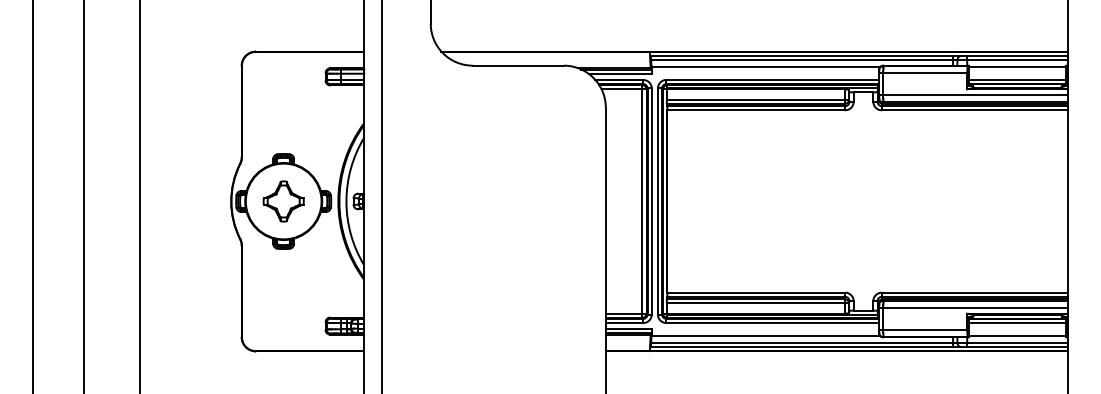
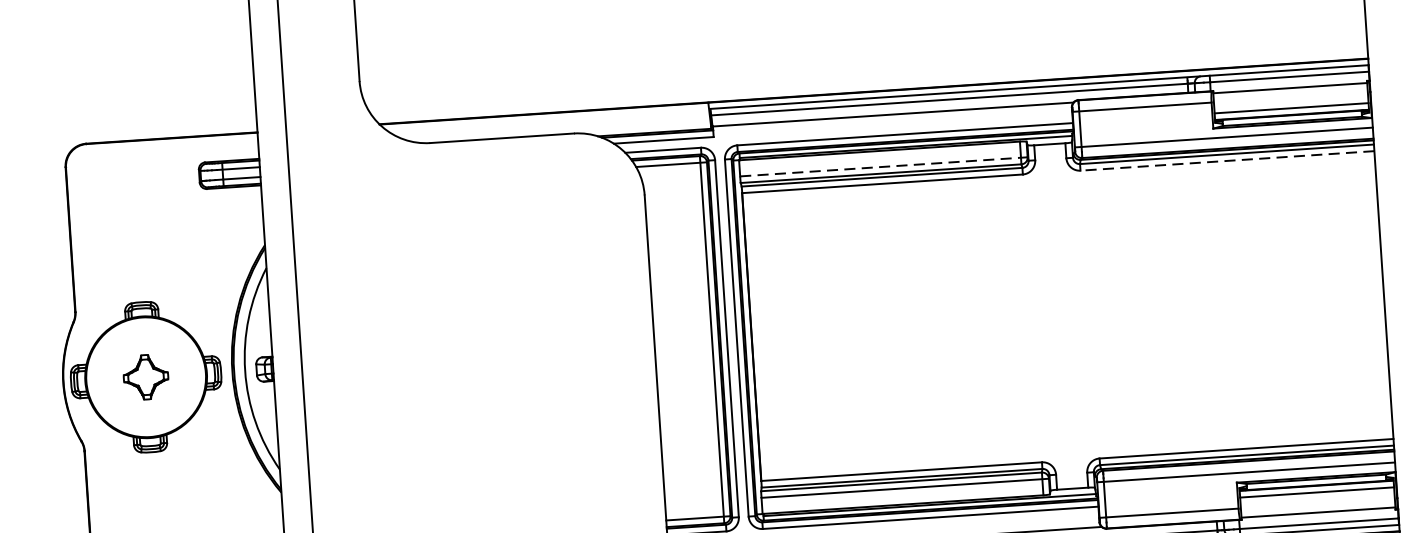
line: (758, 99) -> (884, 166), solid -> dashed
line: (974, 110) -> (1226, 161), solid -> dashed
part: (283, 201) -> (145, 377), size x0.7

